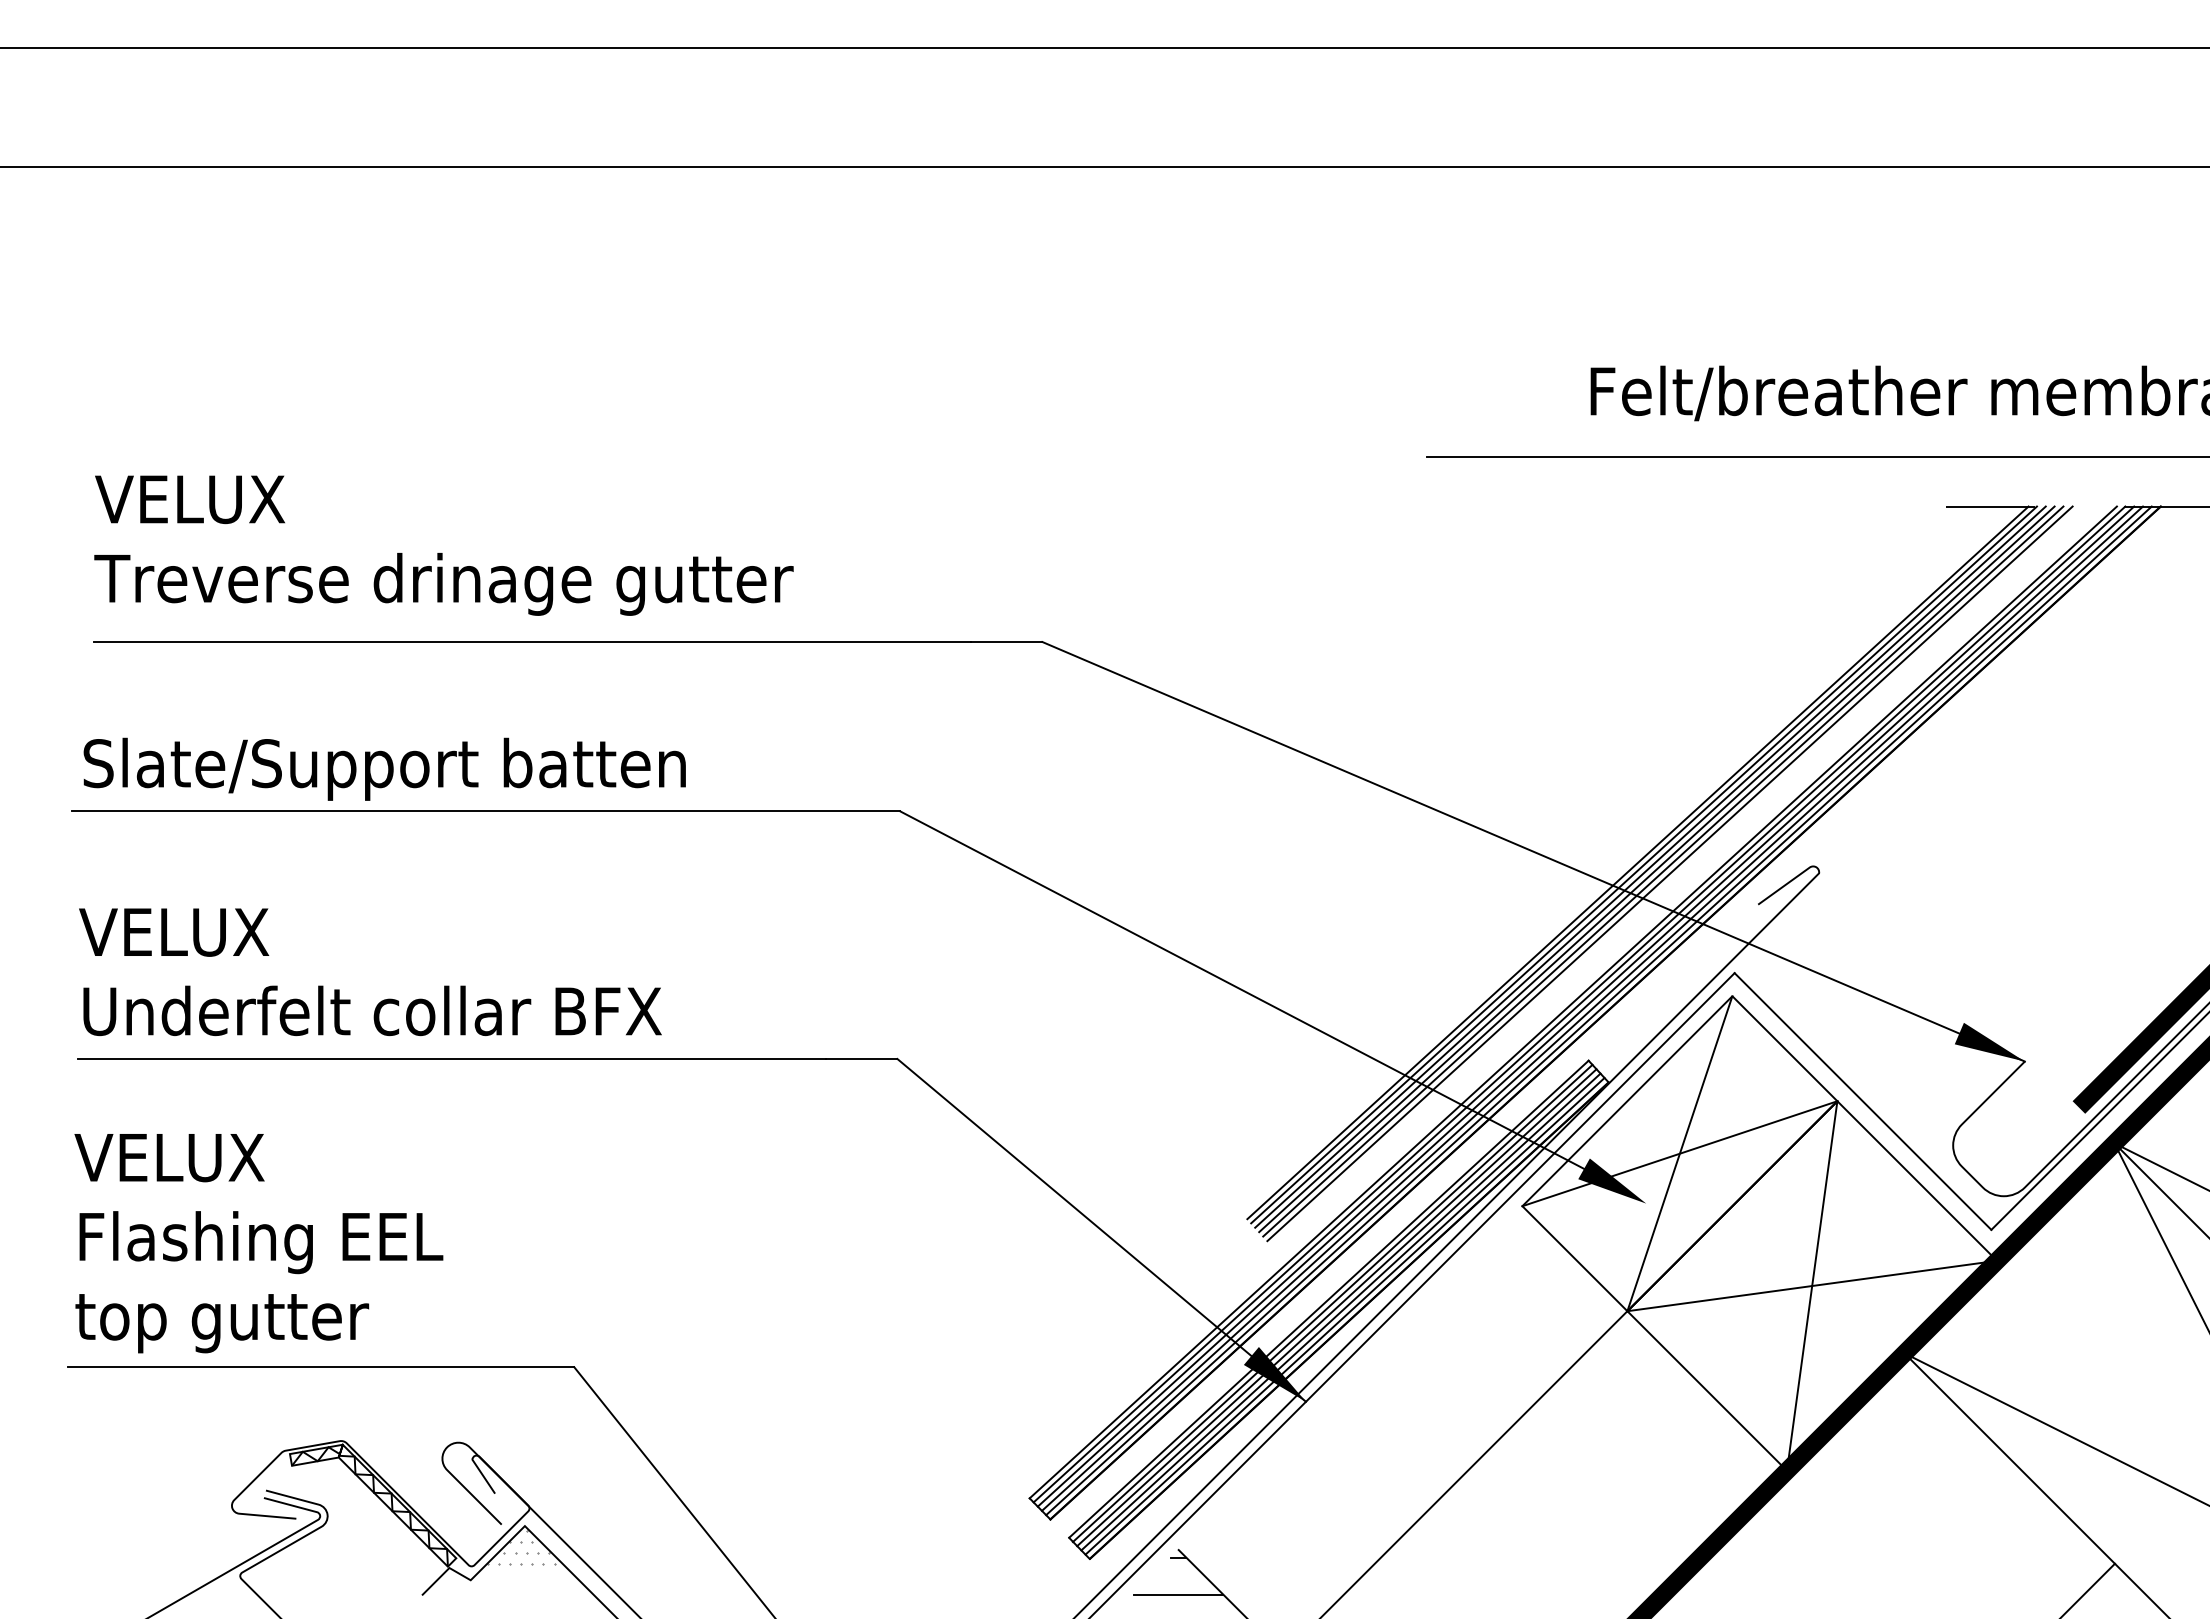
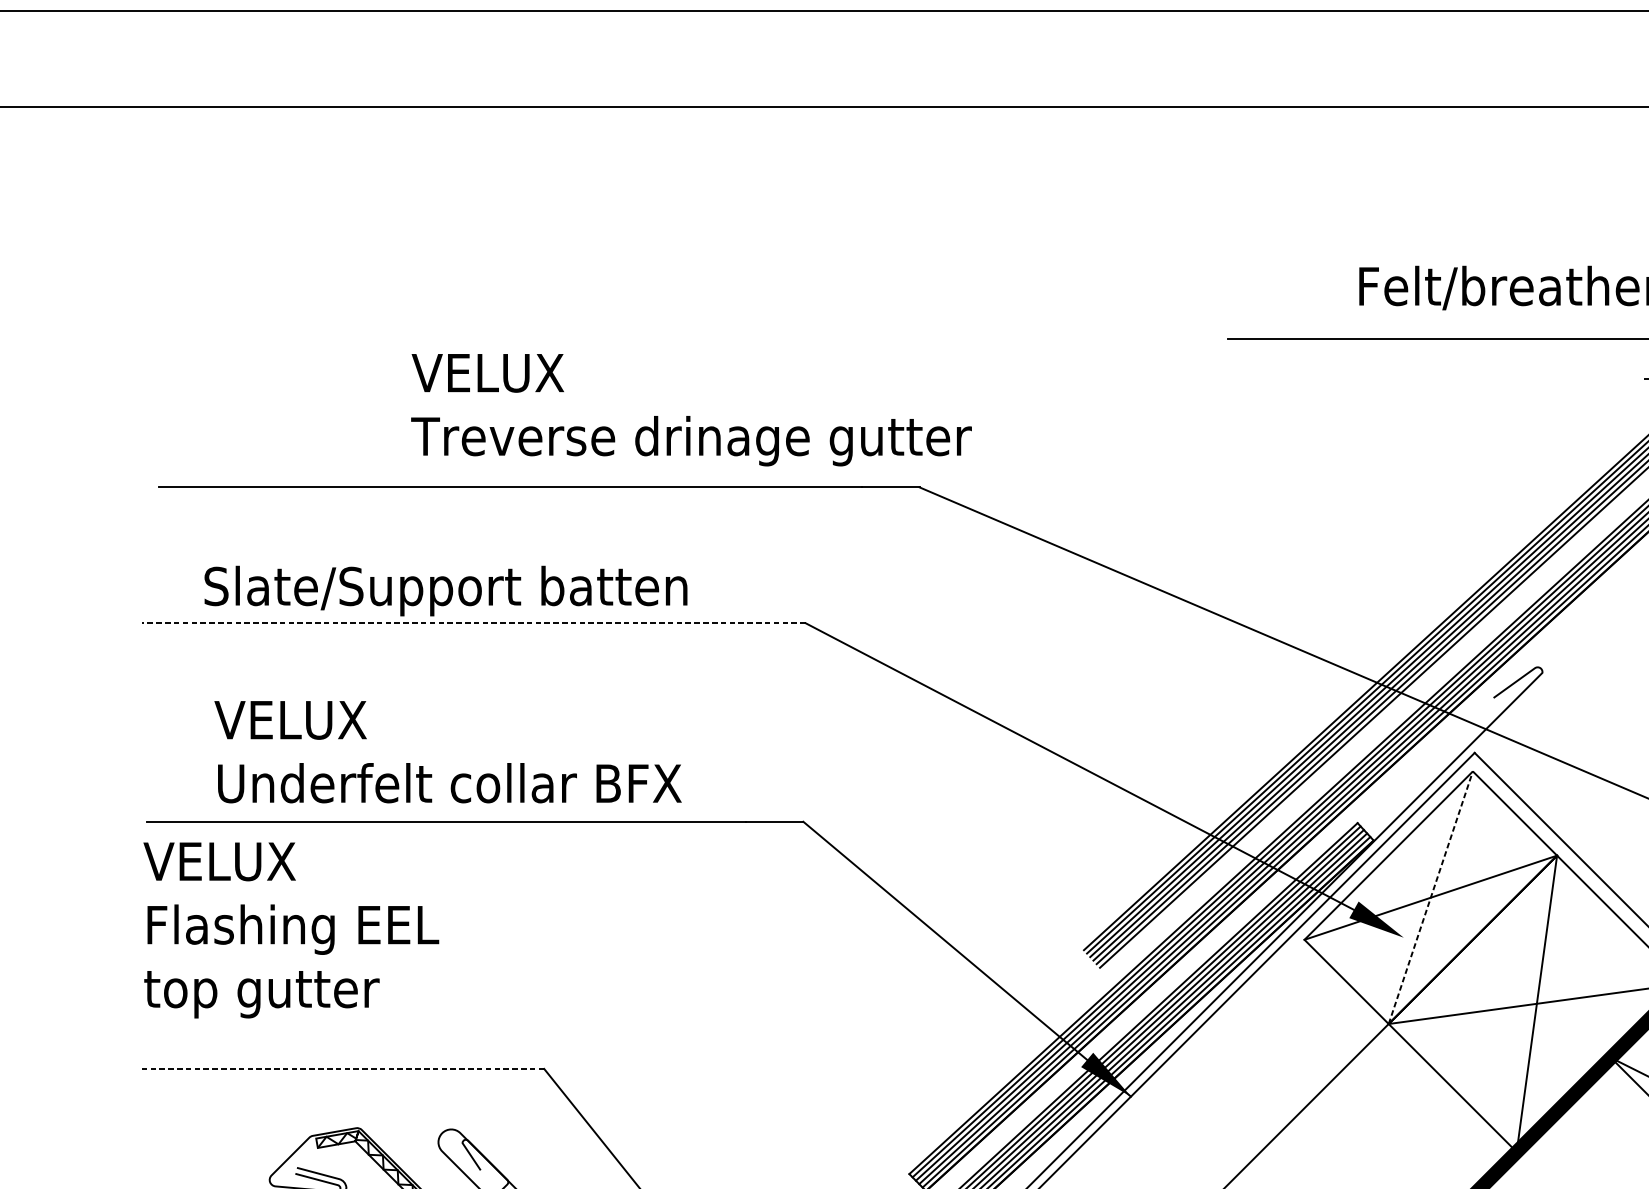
text: (443, 545) -> (691, 409), moved
text: (384, 768) -> (445, 590), moved
line: (485, 811) -> (473, 623), solid -> dashed
text: (370, 972) -> (448, 752), moved
line: (1680, 1153) -> (1431, 897), solid -> dashed
text: (258, 1243) -> (290, 930), moved
line: (320, 1367) -> (340, 1069), solid -> dashed

